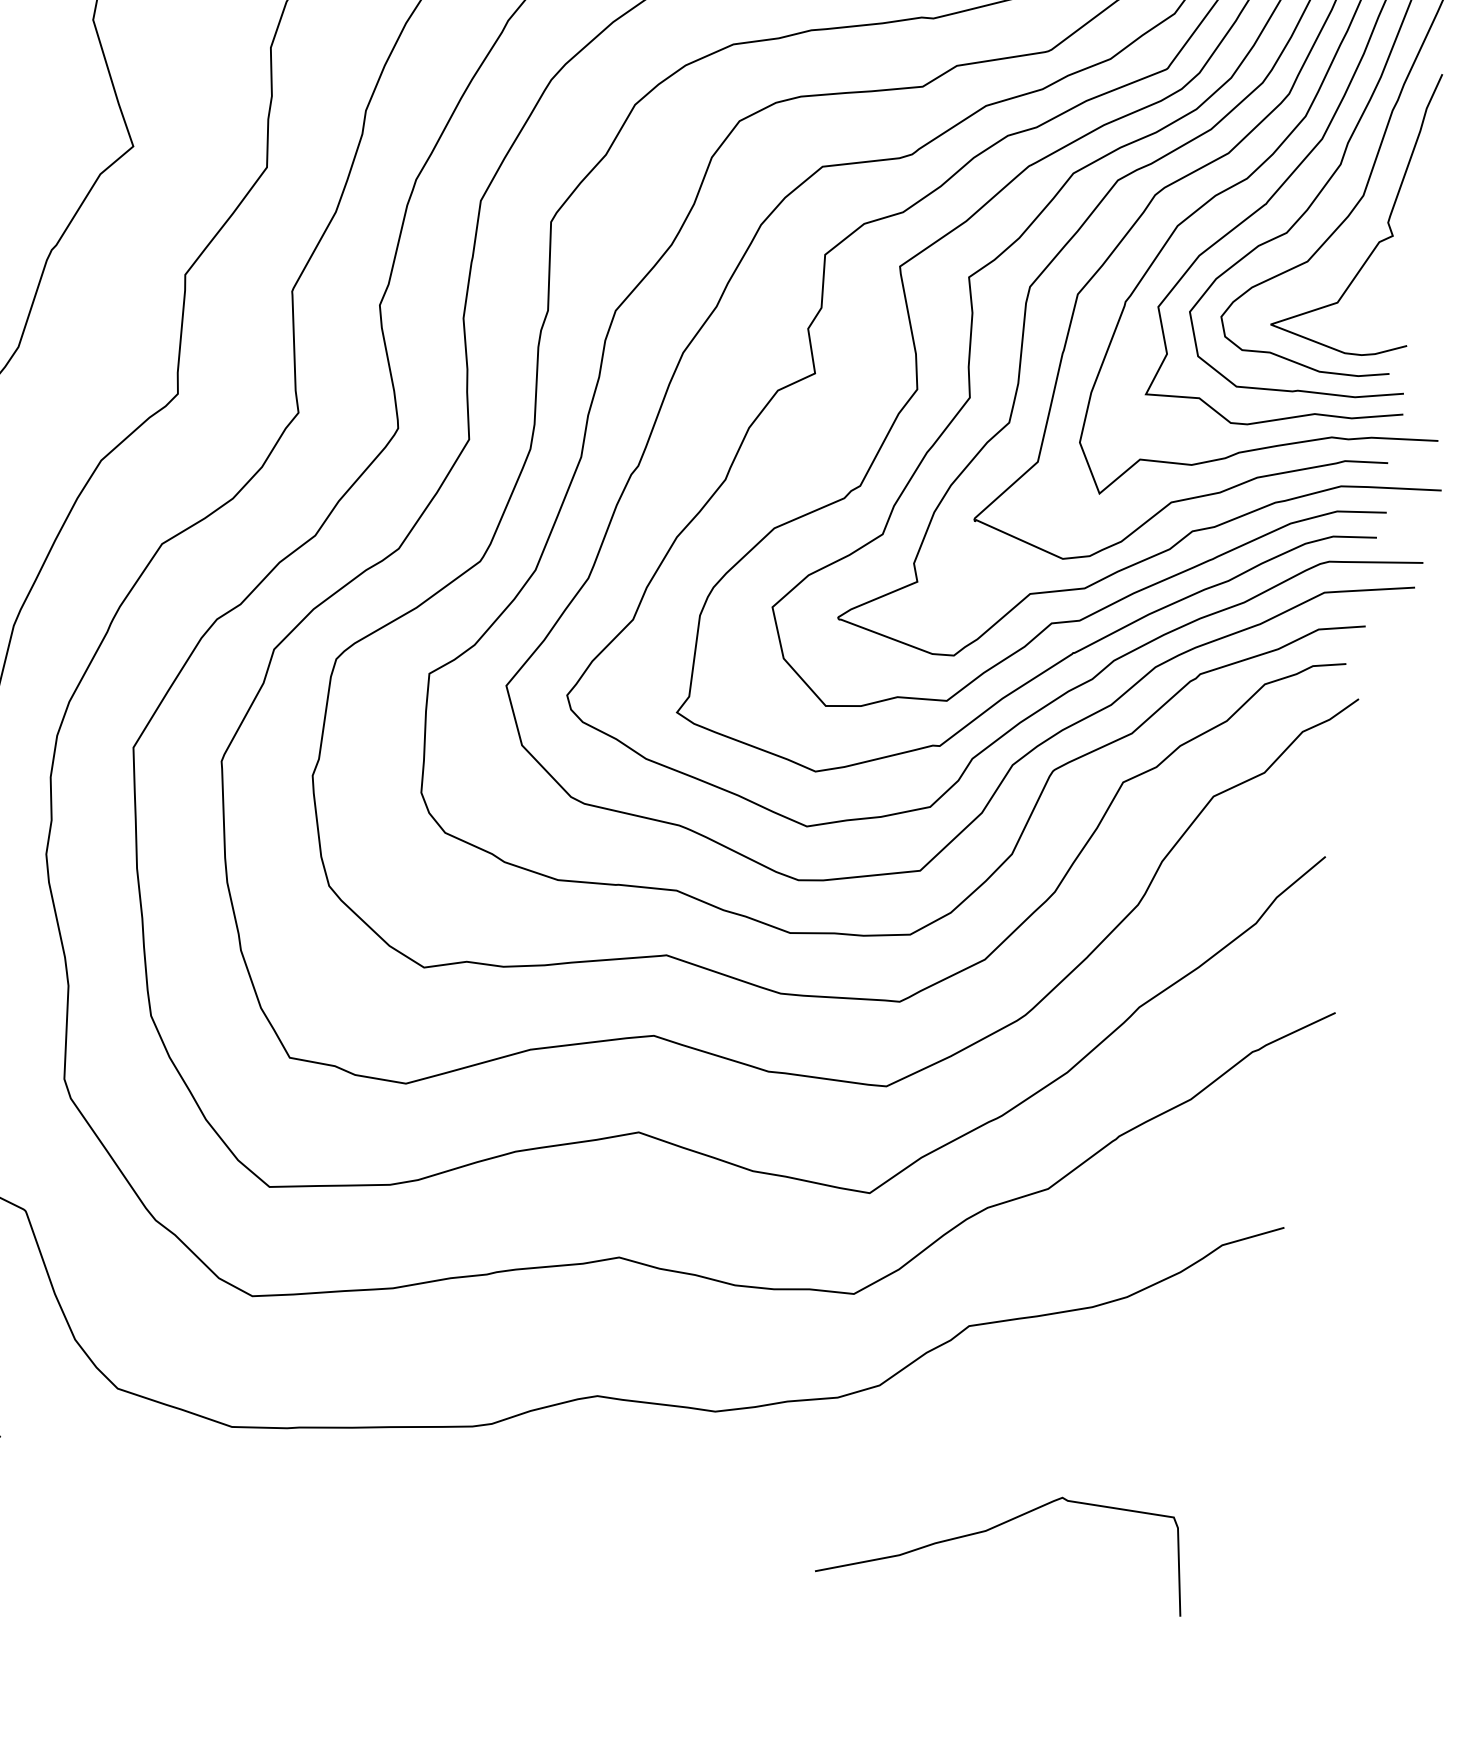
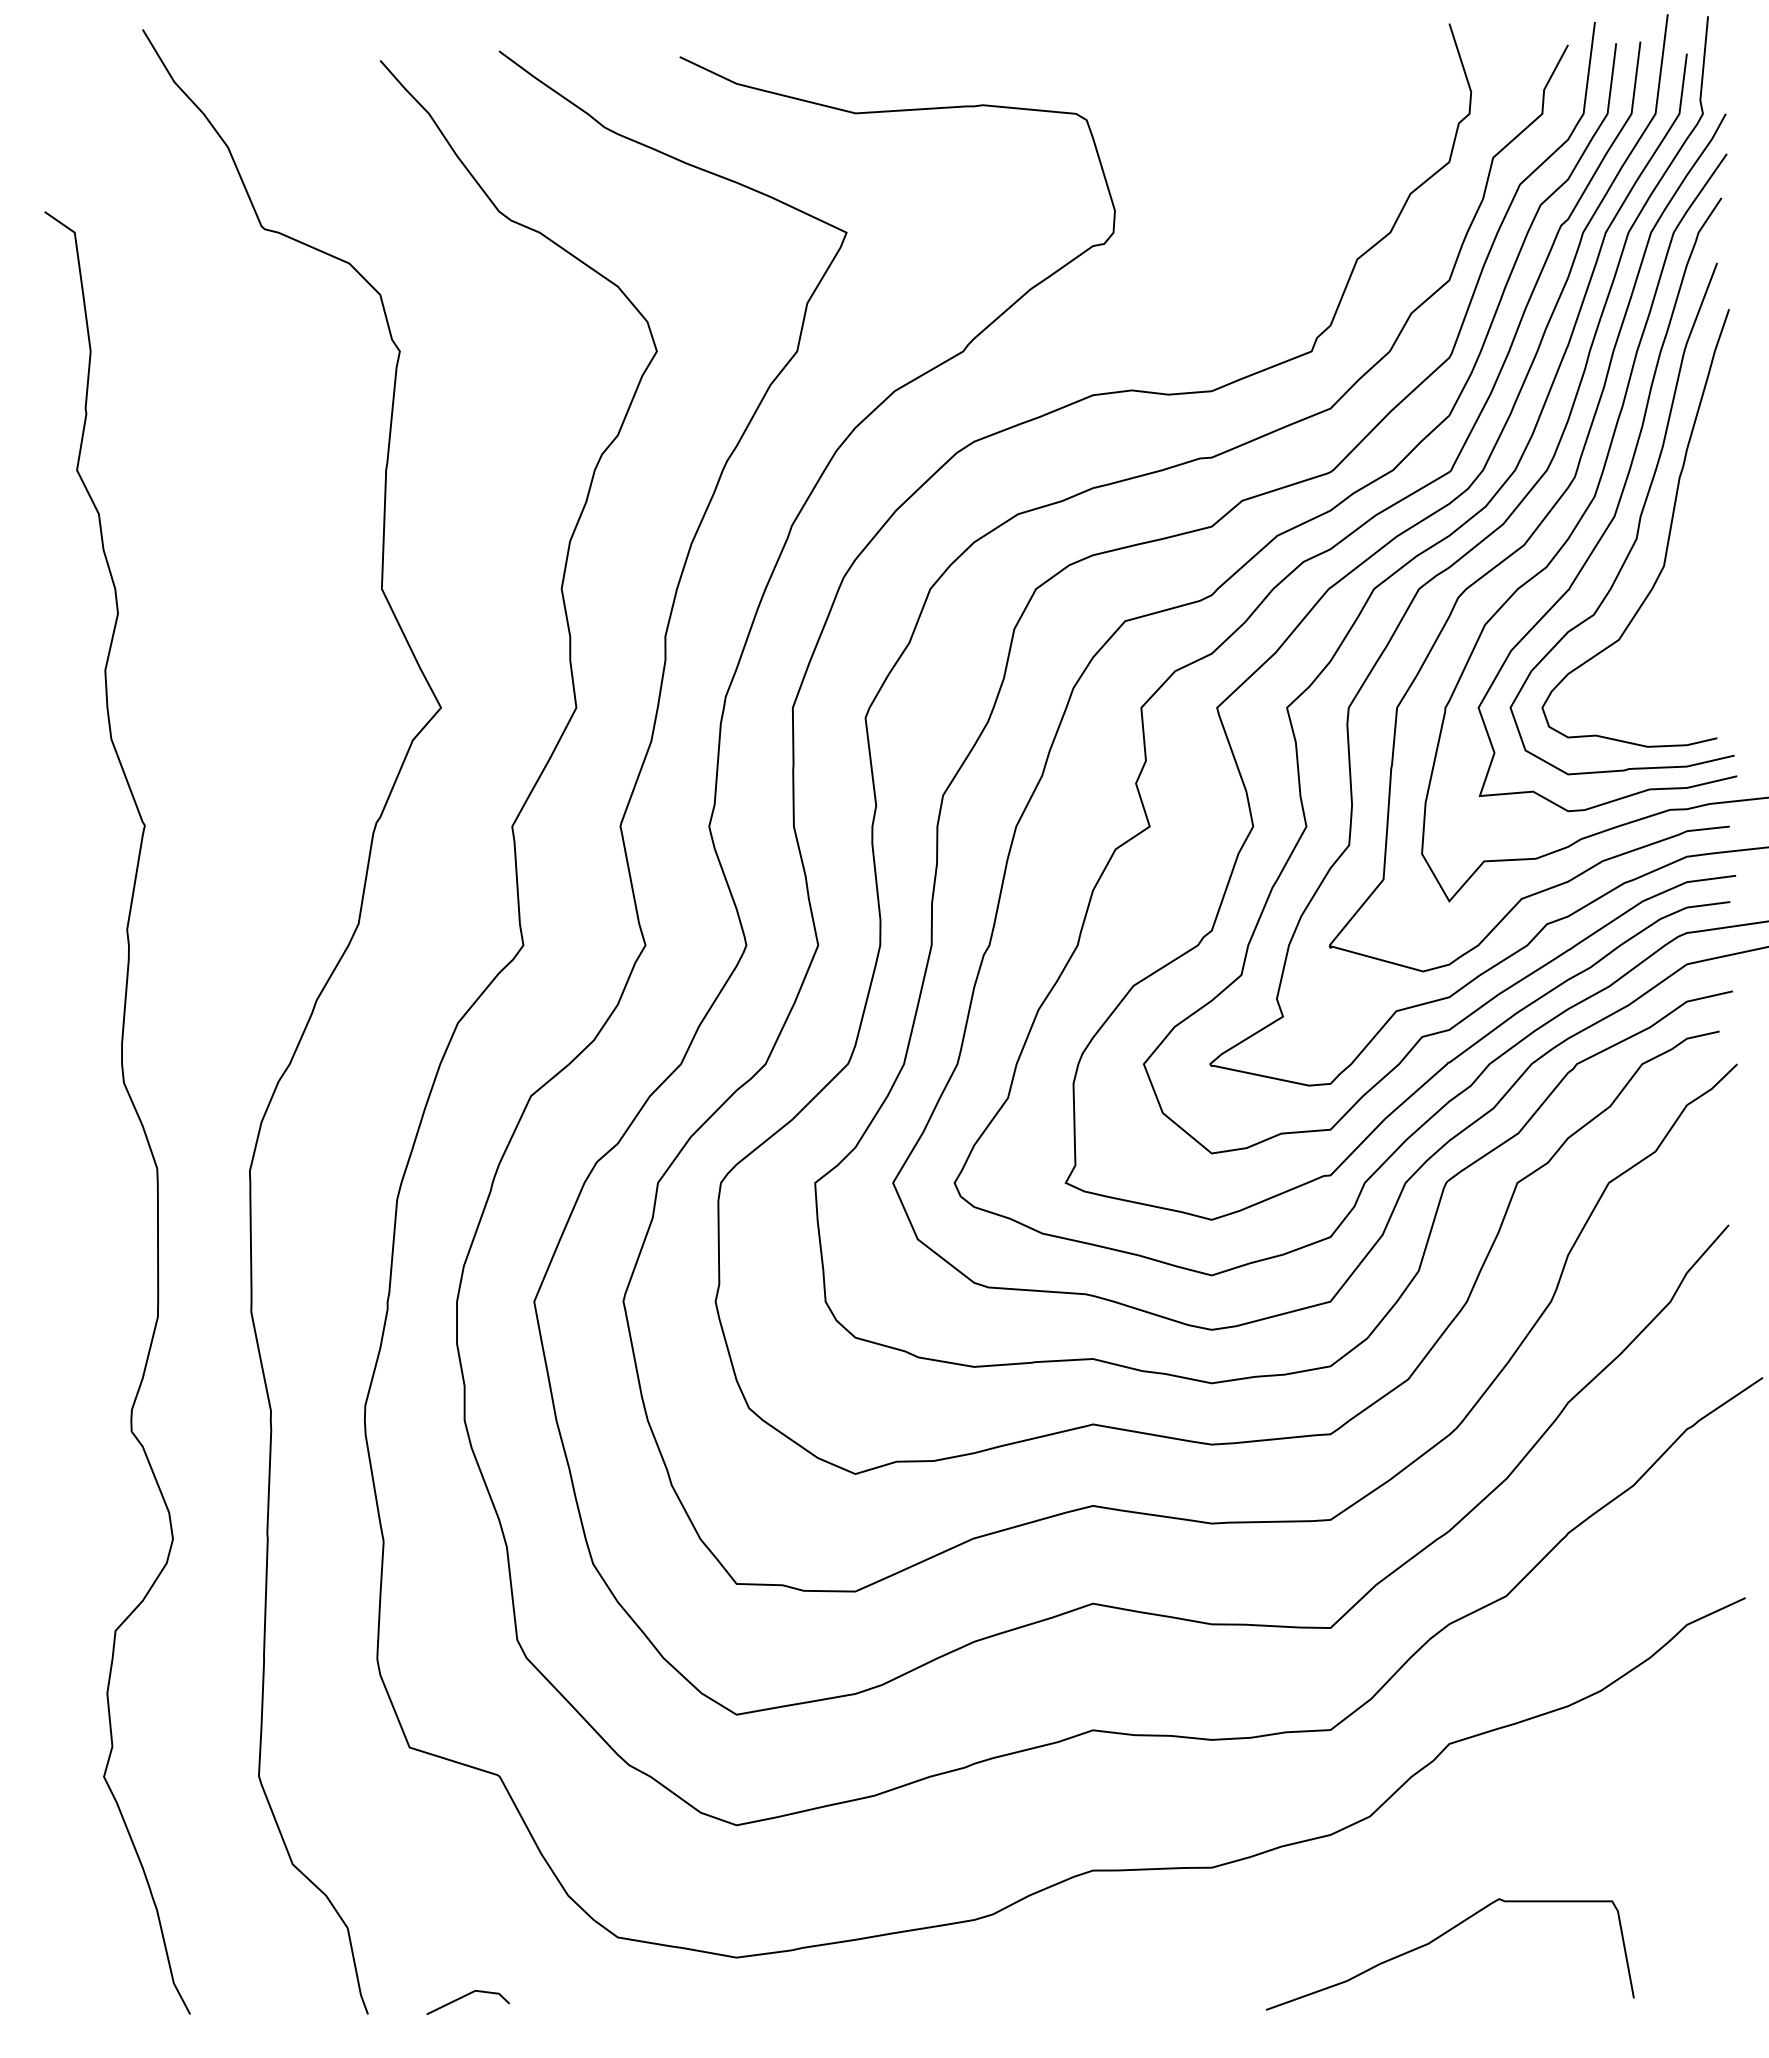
curve: (1389, 215) -> (1692, 581), removed
curve: (995, 1528) -> (1437, 1939), moved

